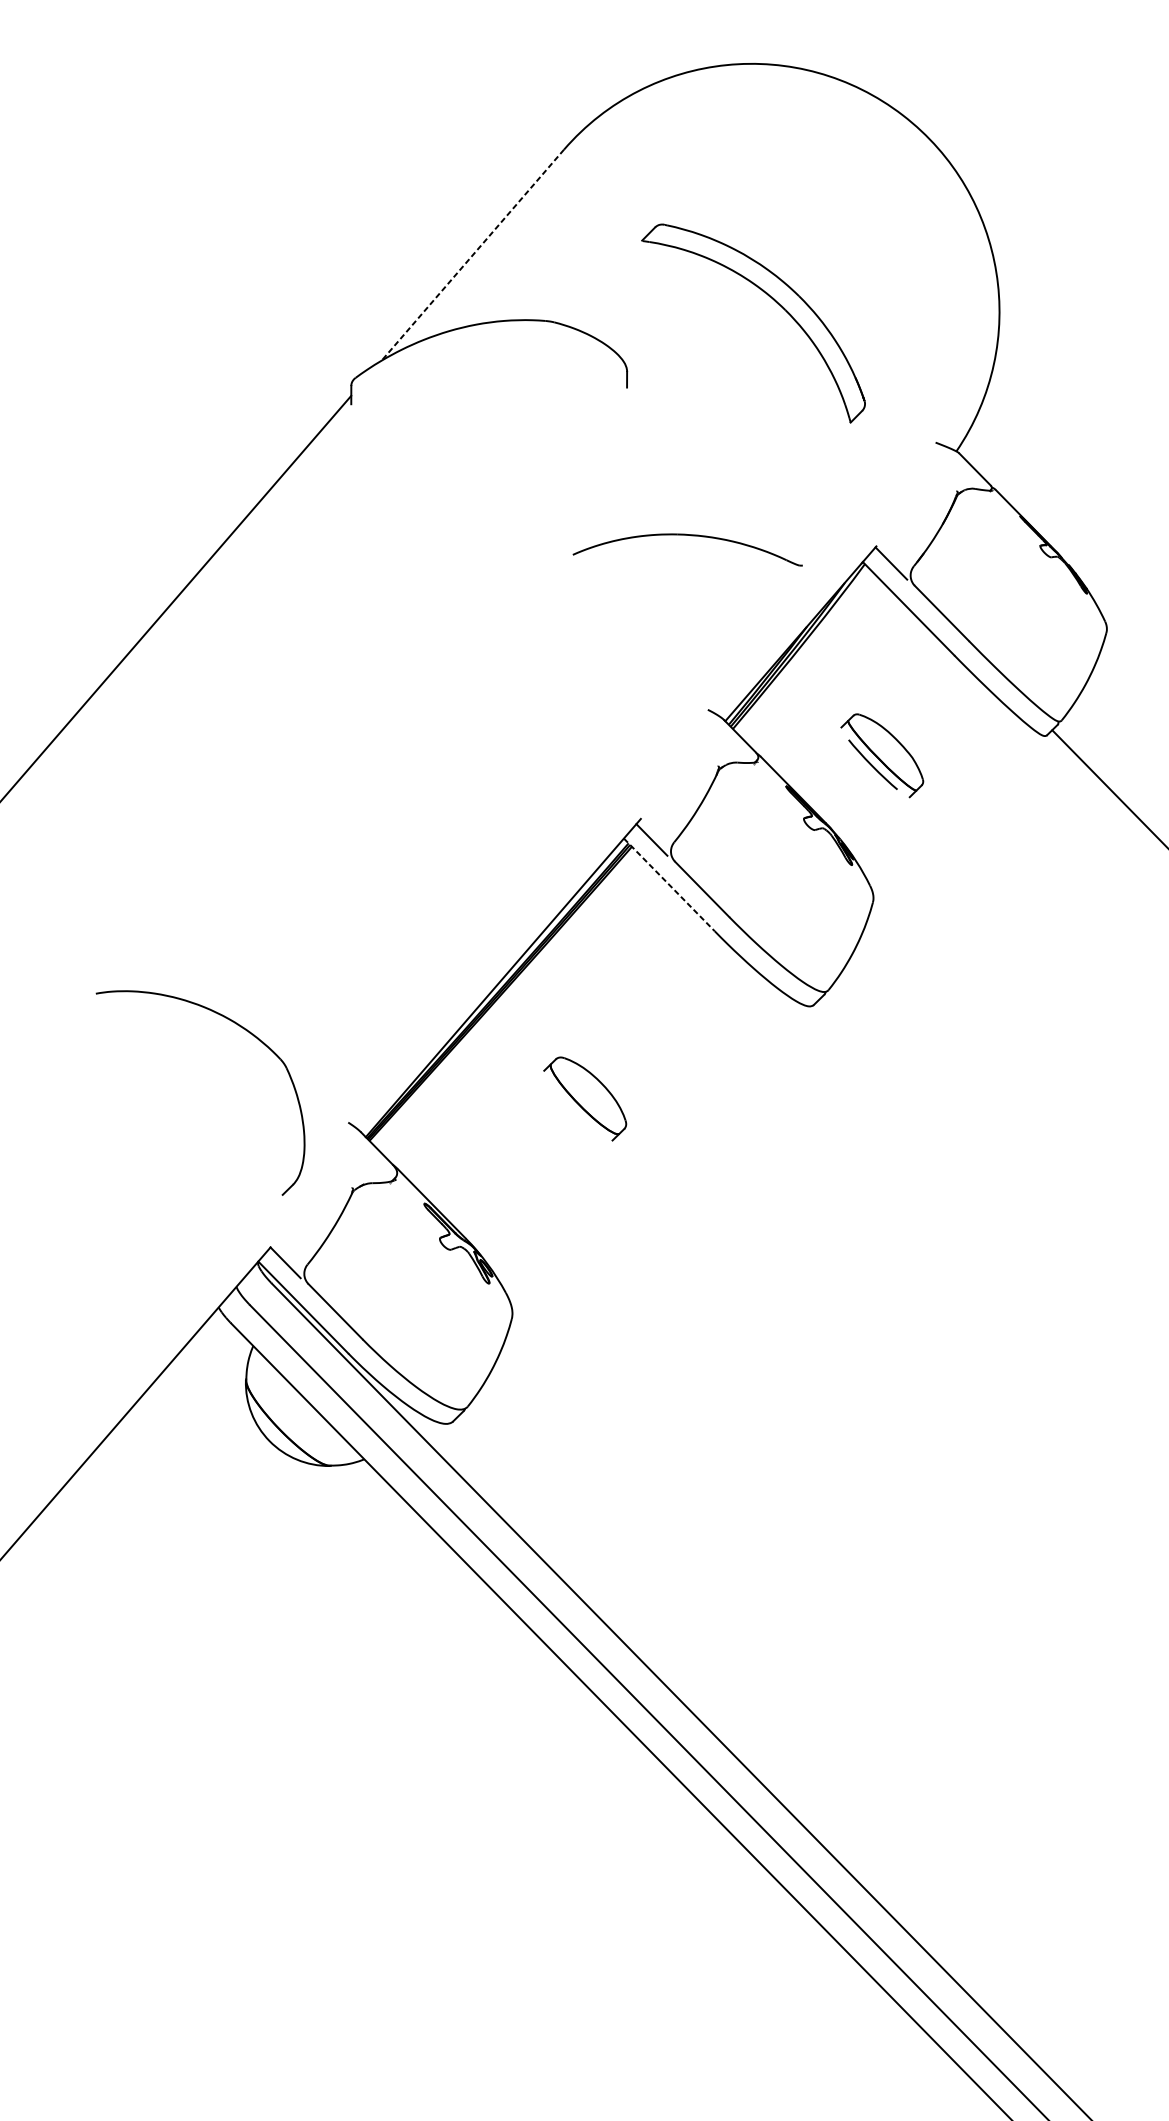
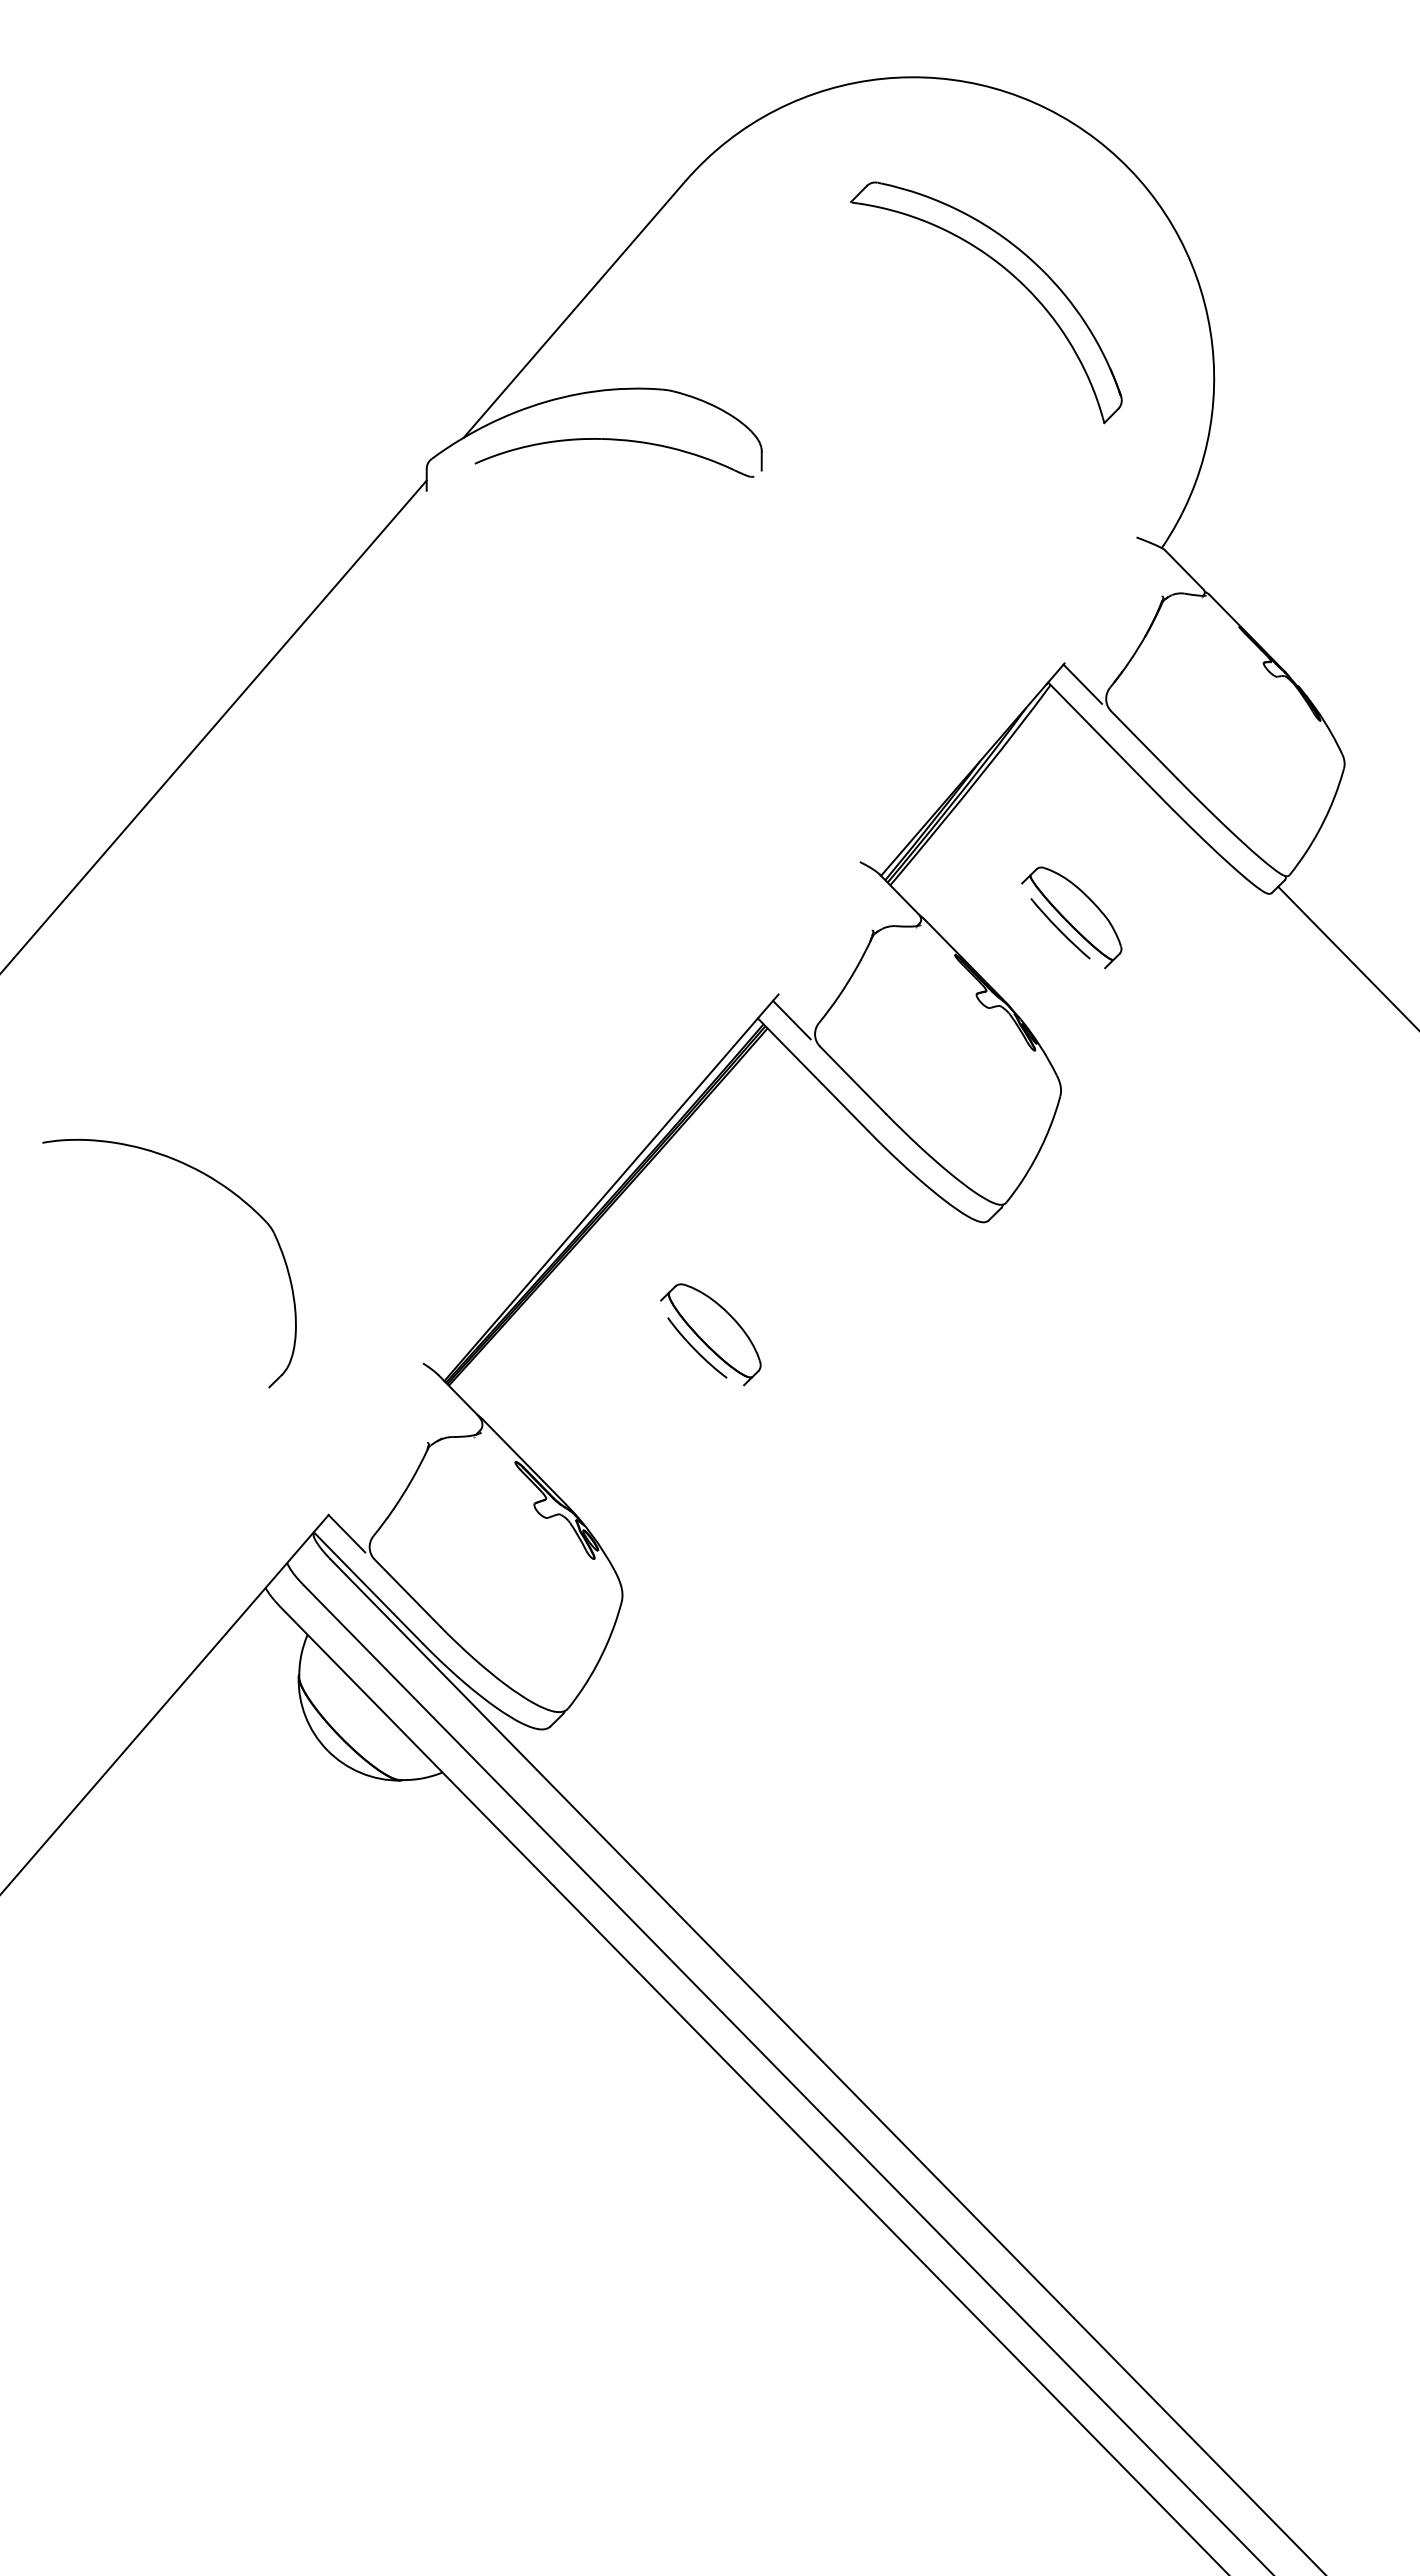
line: (472, 255) -> (574, 310), dashed -> solid
part: (775, 301) -> (1012, 276), moved
part: (687, 535) -> (614, 440), moved
line: (669, 884) -> (813, 1074), dashed -> solid
part: (244, 1029) -> (222, 1186), moved
curve: (572, 1110) -> (695, 1348), added

